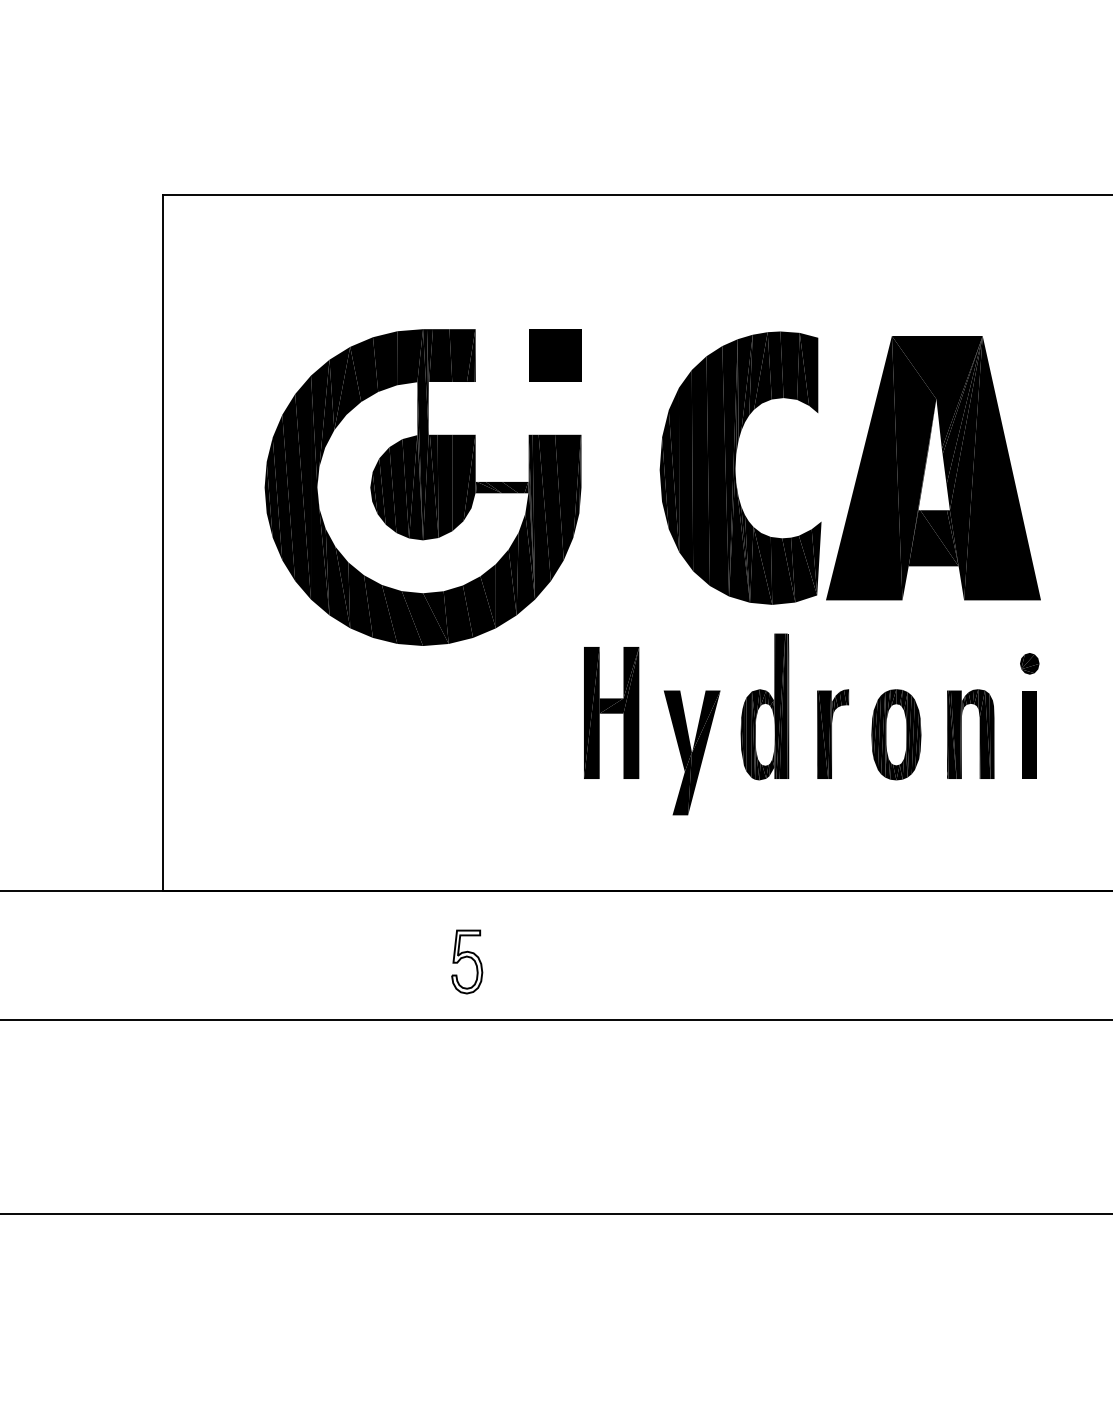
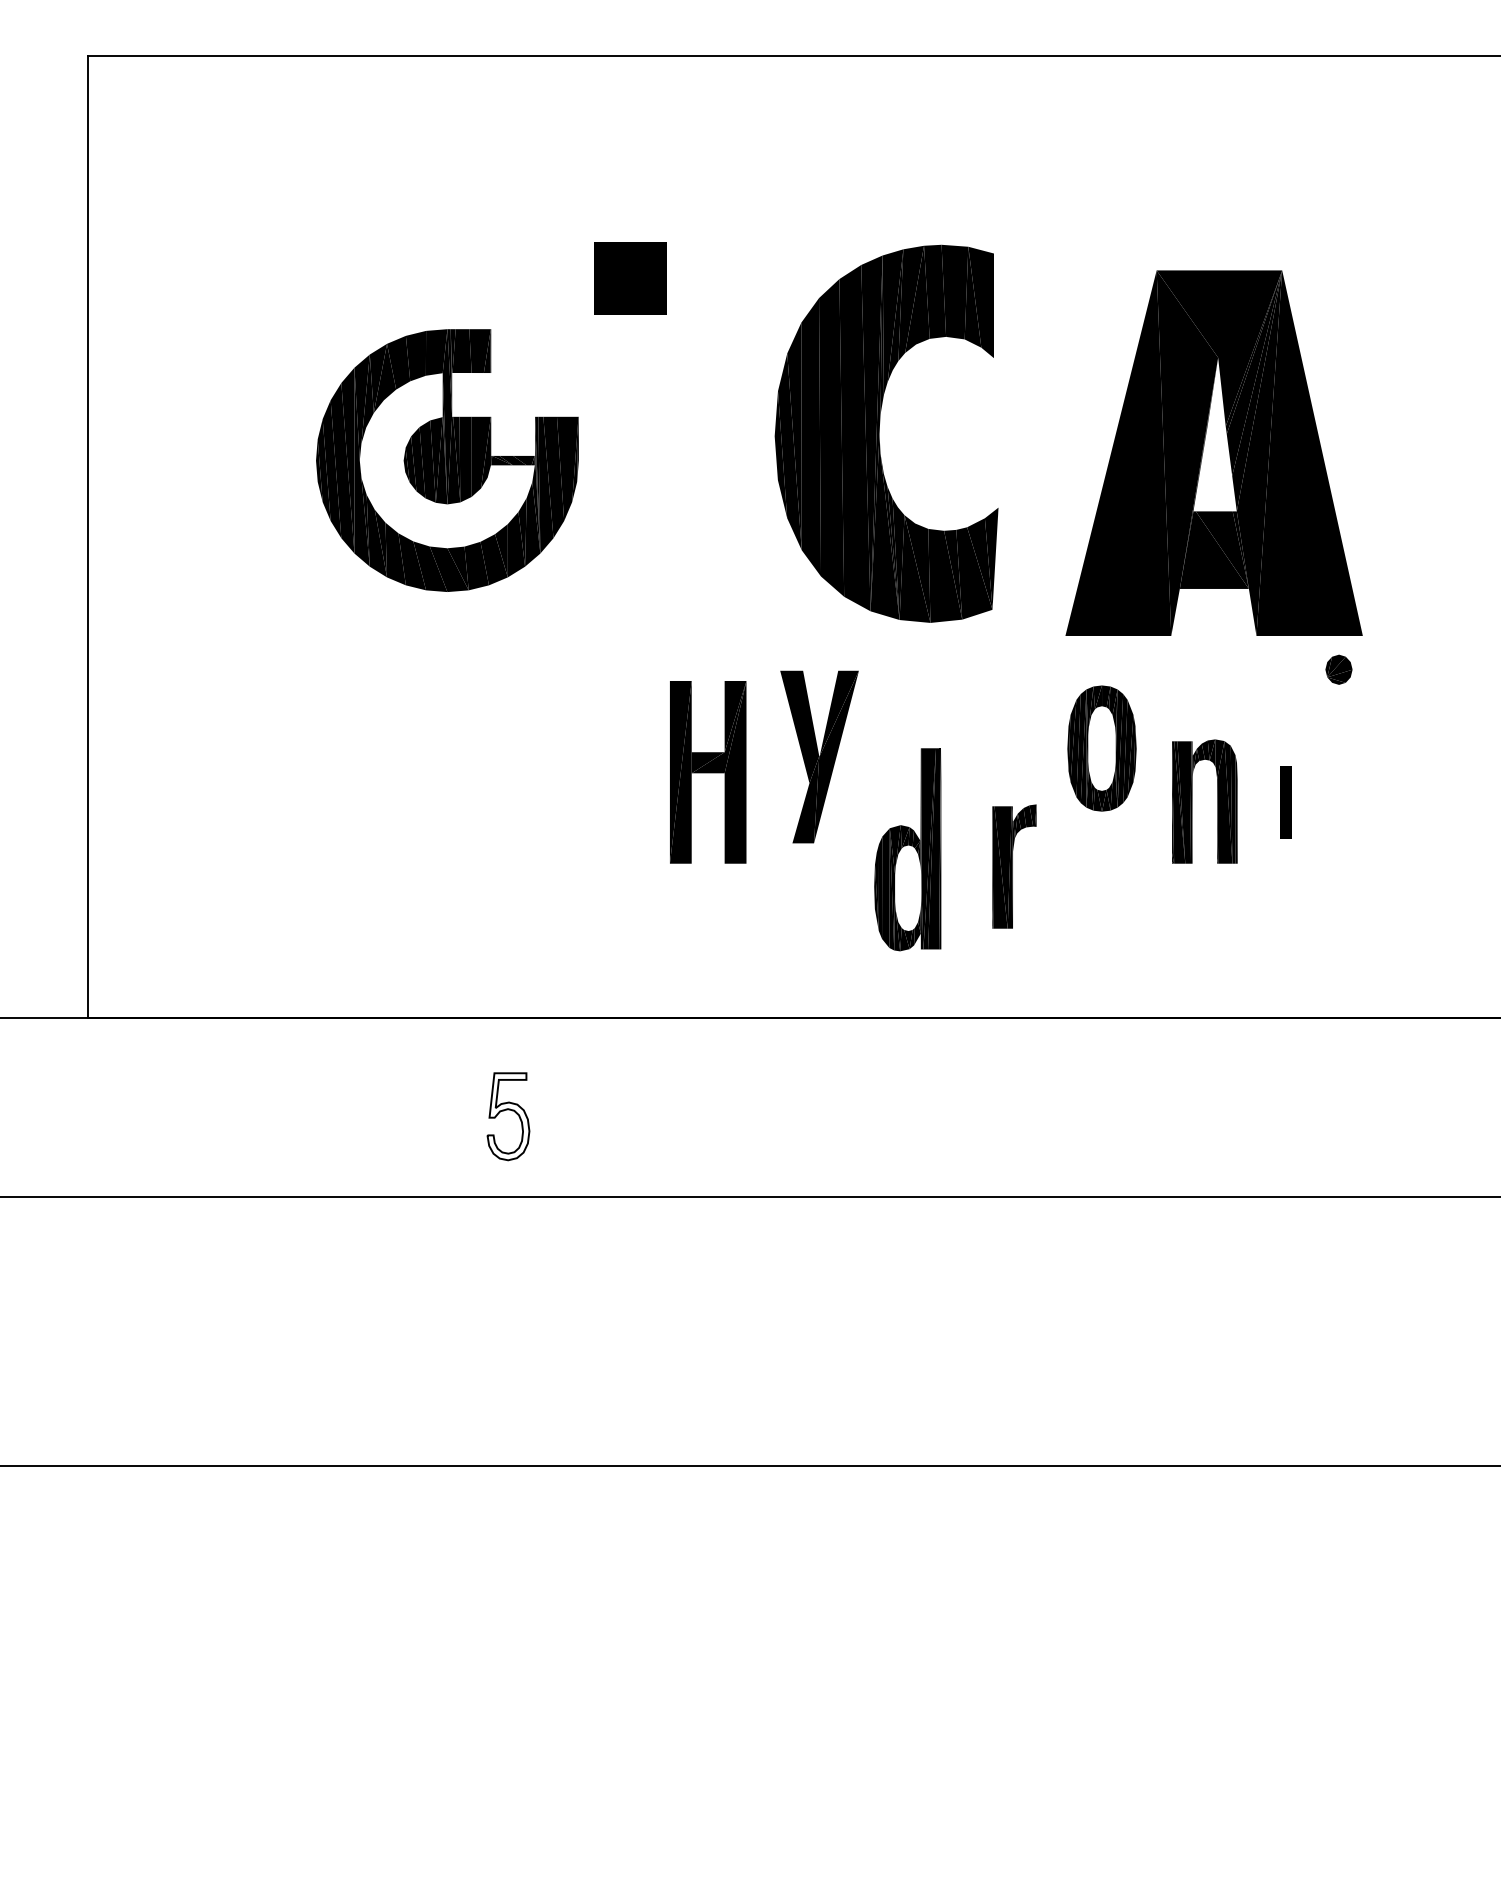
part: (933, 468) -> (1214, 453), moved
part: (422, 487) -> (446, 460), size x0.6
part: (1029, 663) -> (1338, 669), moved
part: (764, 706) -> (907, 849), moved
part: (833, 733) -> (1015, 865), moved
part: (896, 734) -> (1102, 748), moved
part: (1029, 734) -> (1286, 802), size x0.6
part: (692, 752) -> (820, 756), moved

